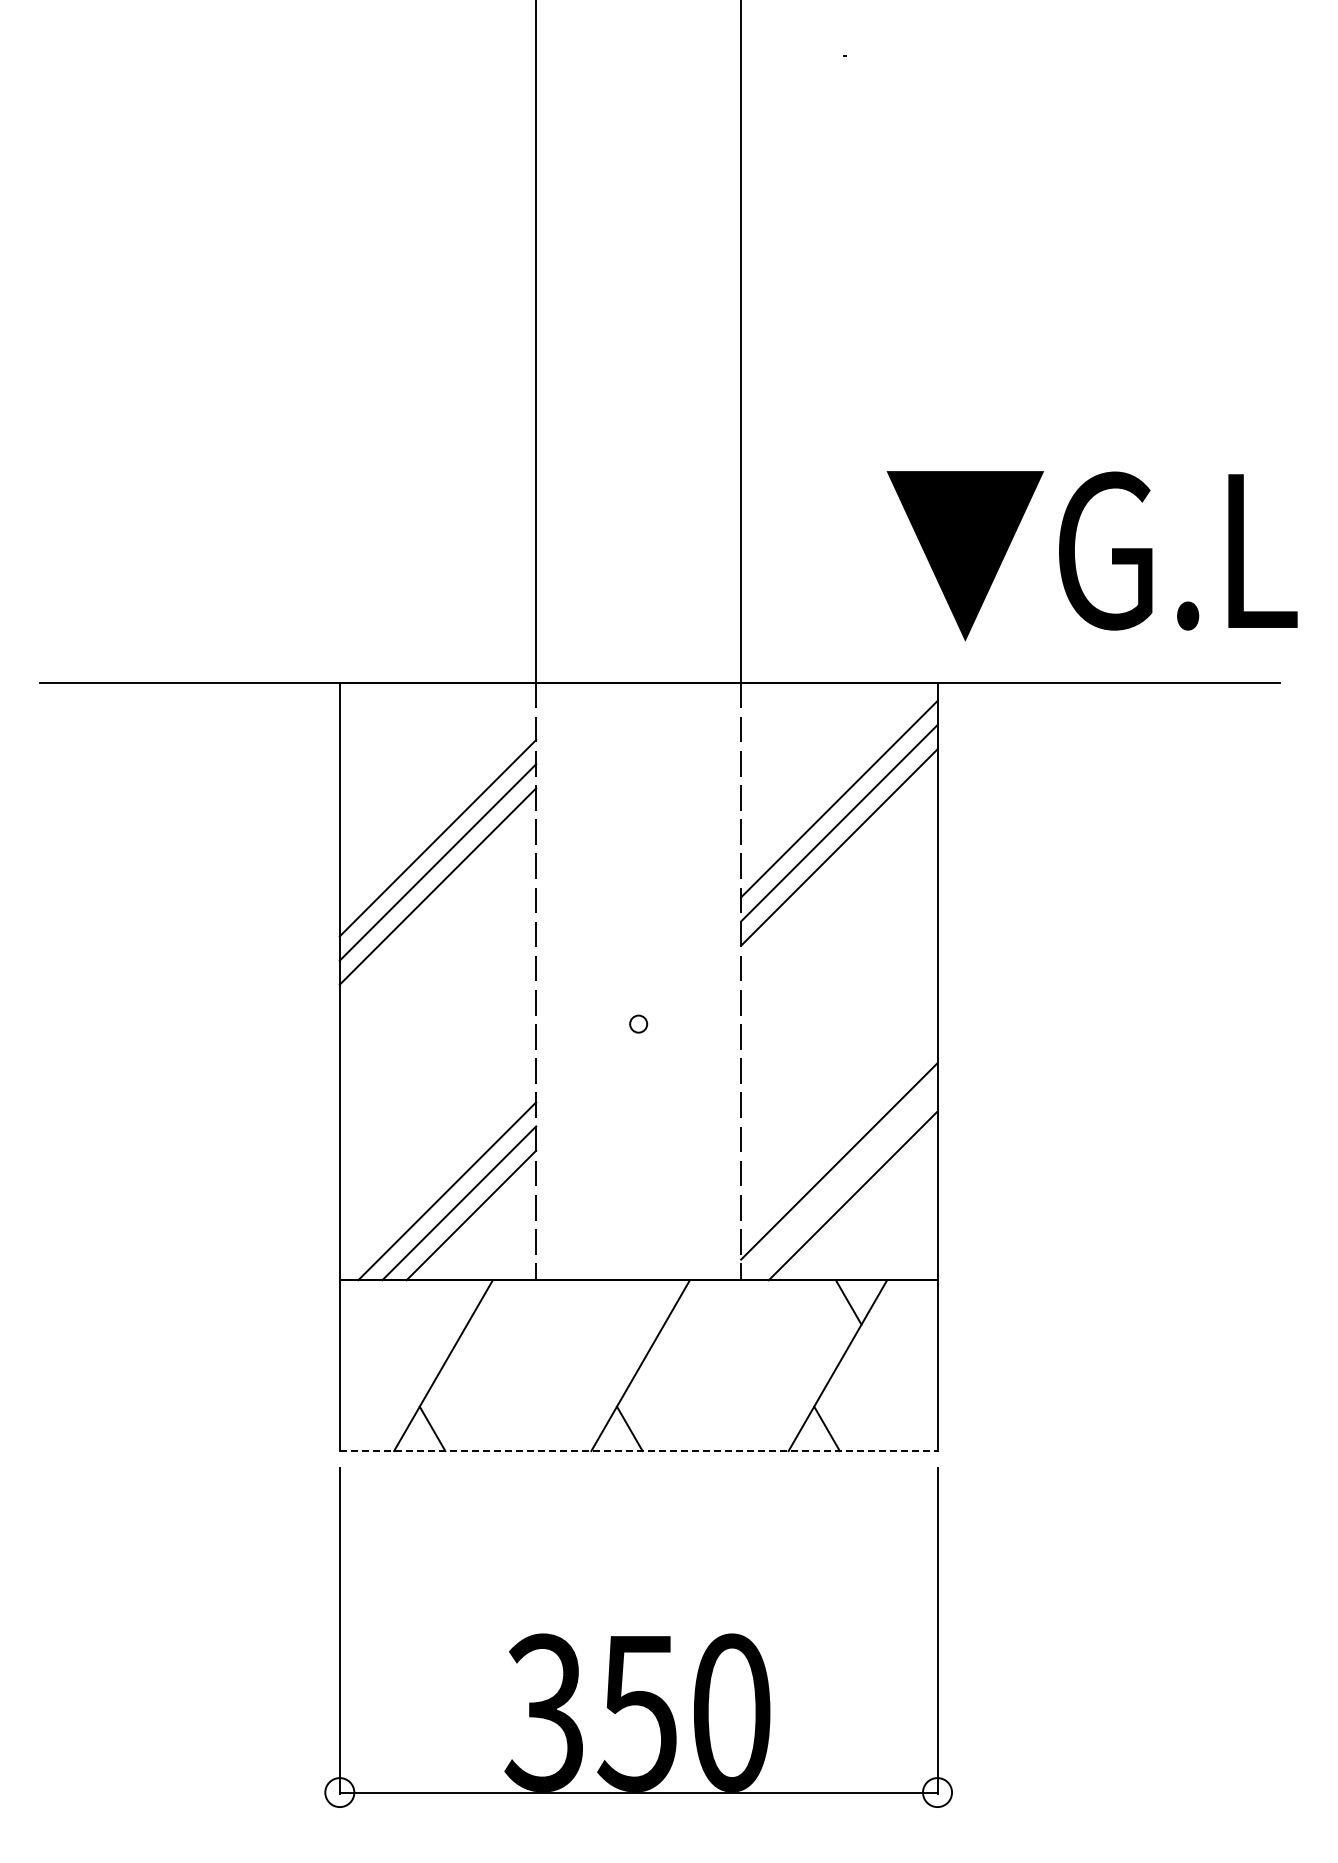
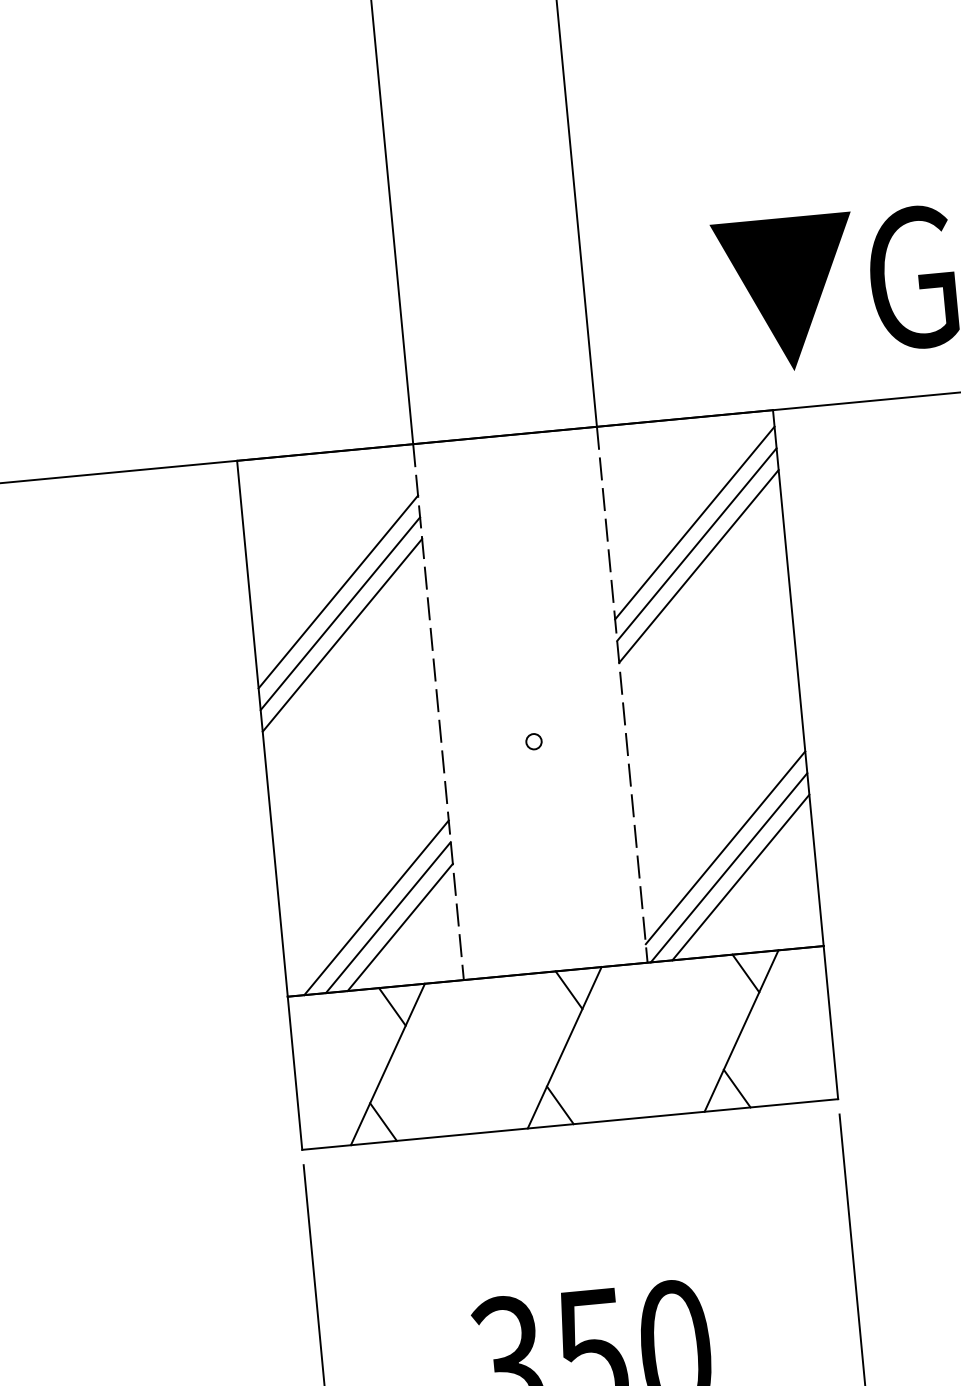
line: (840, 1183) -> (728, 867), added
line: (454, 1302) -> (392, 1006), added
line: (651, 1302) -> (569, 990), added
line: (638, 1451) -> (570, 1124), dashed -> solid

